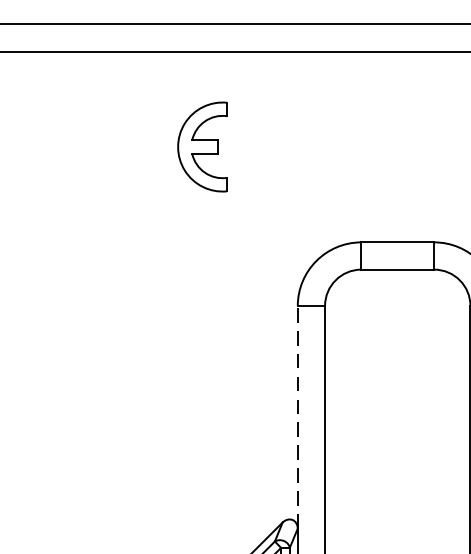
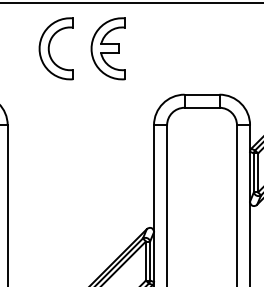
part: (92, 146) -> (55, 48), added
part: (201, 146) -> (107, 48), size x1.43
line: (298, 416) -> (154, 178), dashed -> solid

